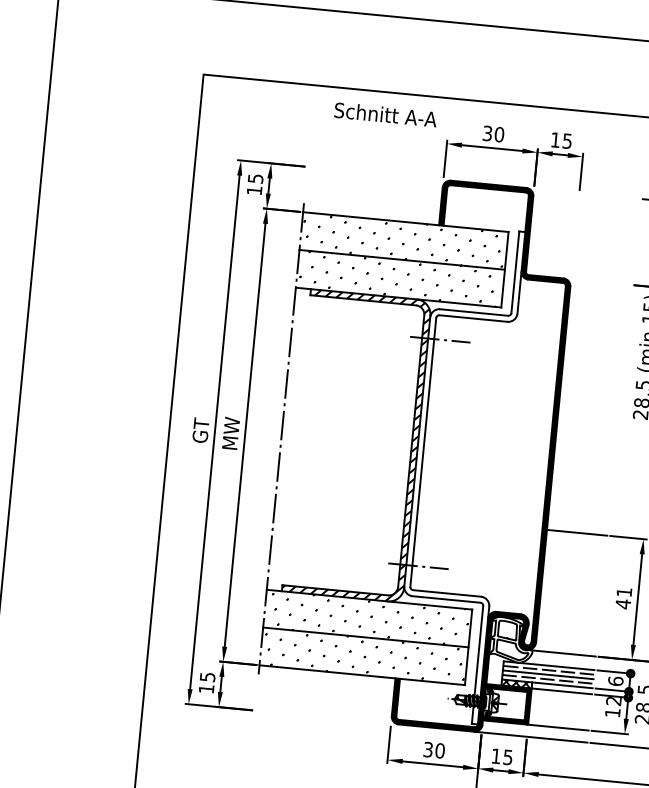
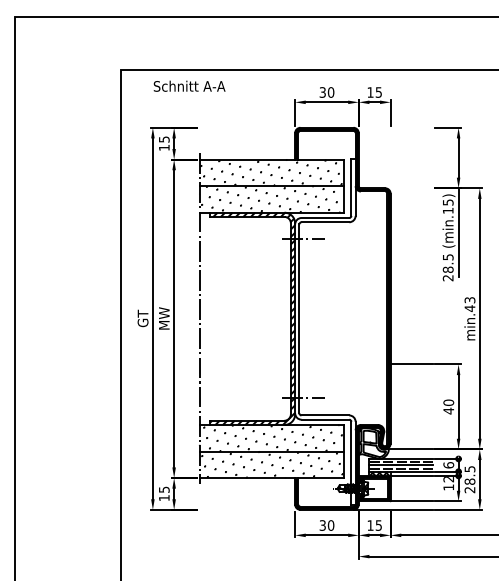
text: (385, 113) -> (189, 85), moved
text: (624, 591) -> (448, 402), 41 -> 40

